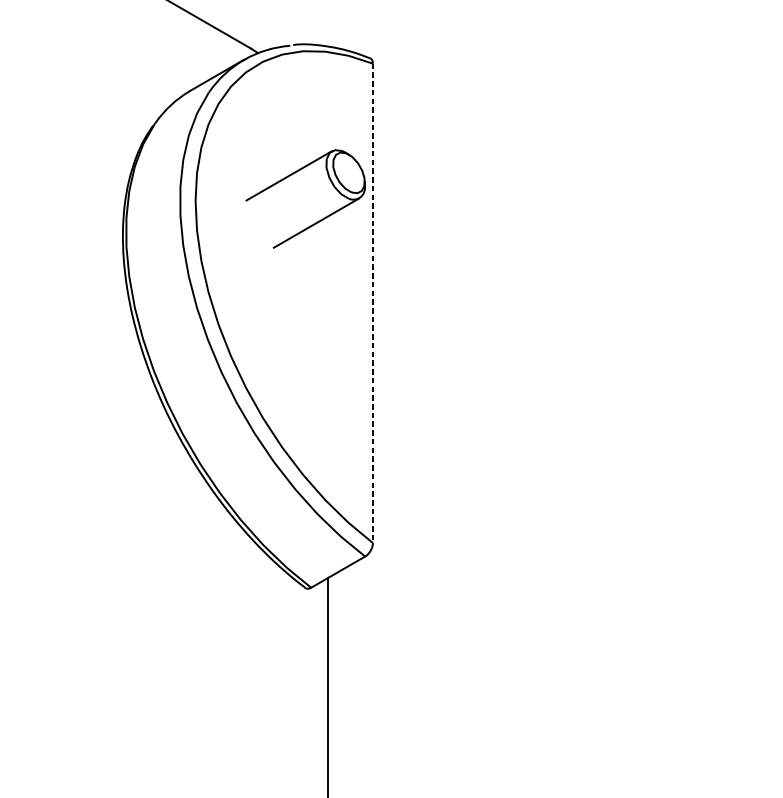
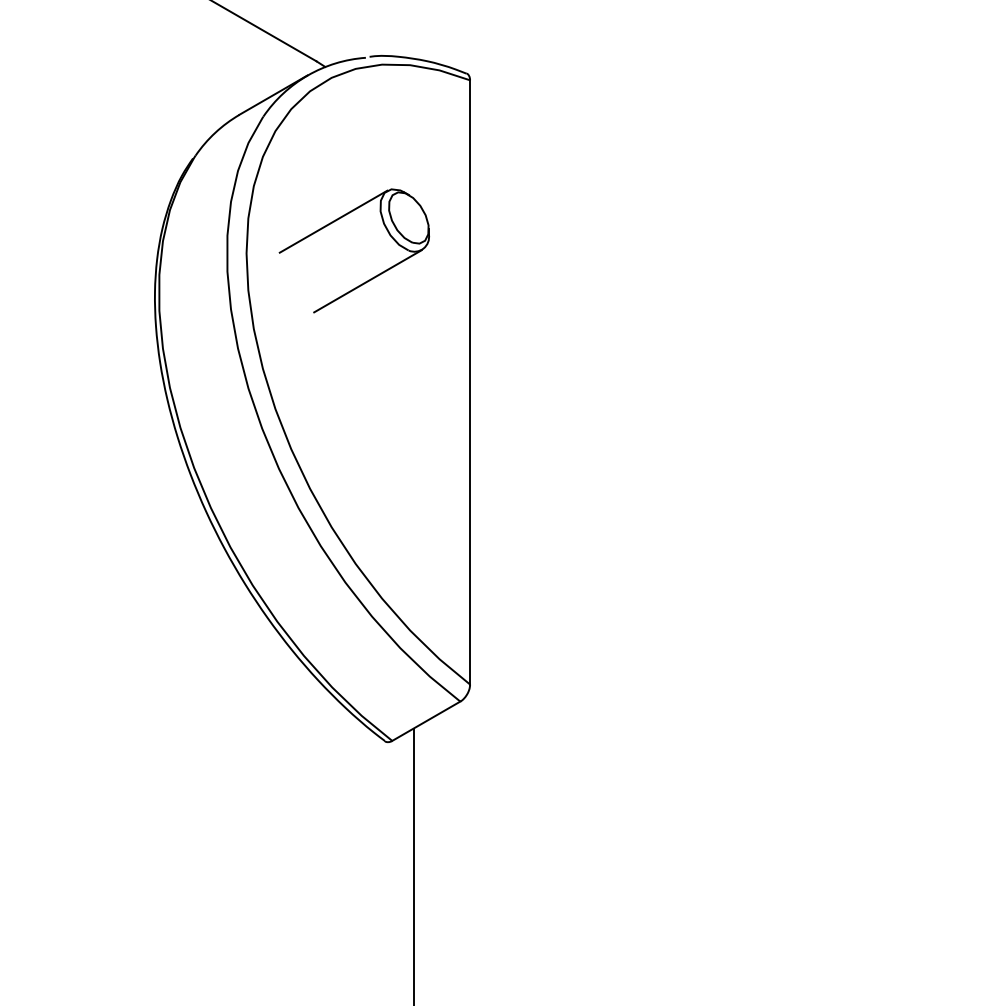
part: (316, 221) -> (368, 279), moved
line: (373, 303) -> (470, 382), dashed -> solid

